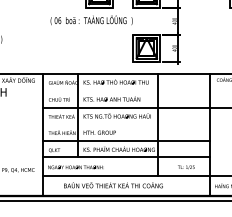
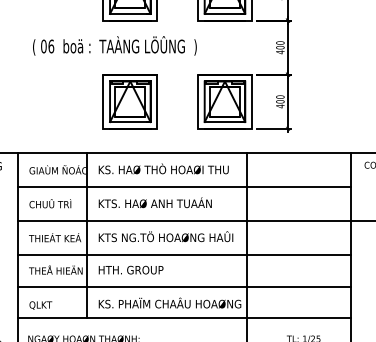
part: (99, 48) -> (130, 102), added
line: (126, 91) -> (184, 187), added
line: (126, 125) -> (184, 255), added

